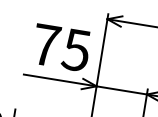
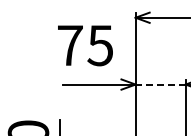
text: (61, 47) -> (85, 45), moved
line: (121, 90) -> (160, 84), solid -> dashed

